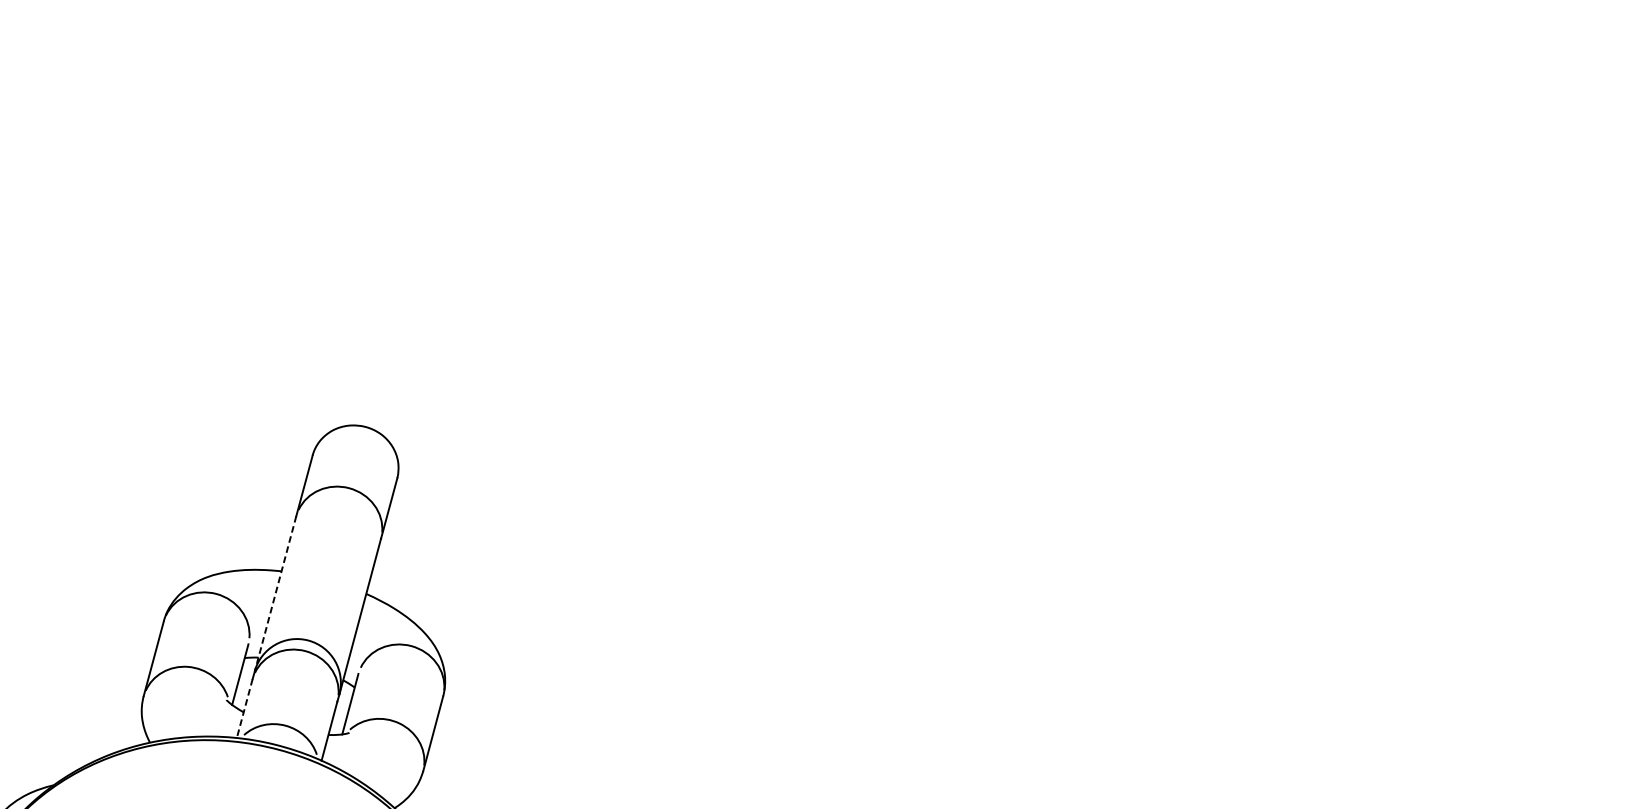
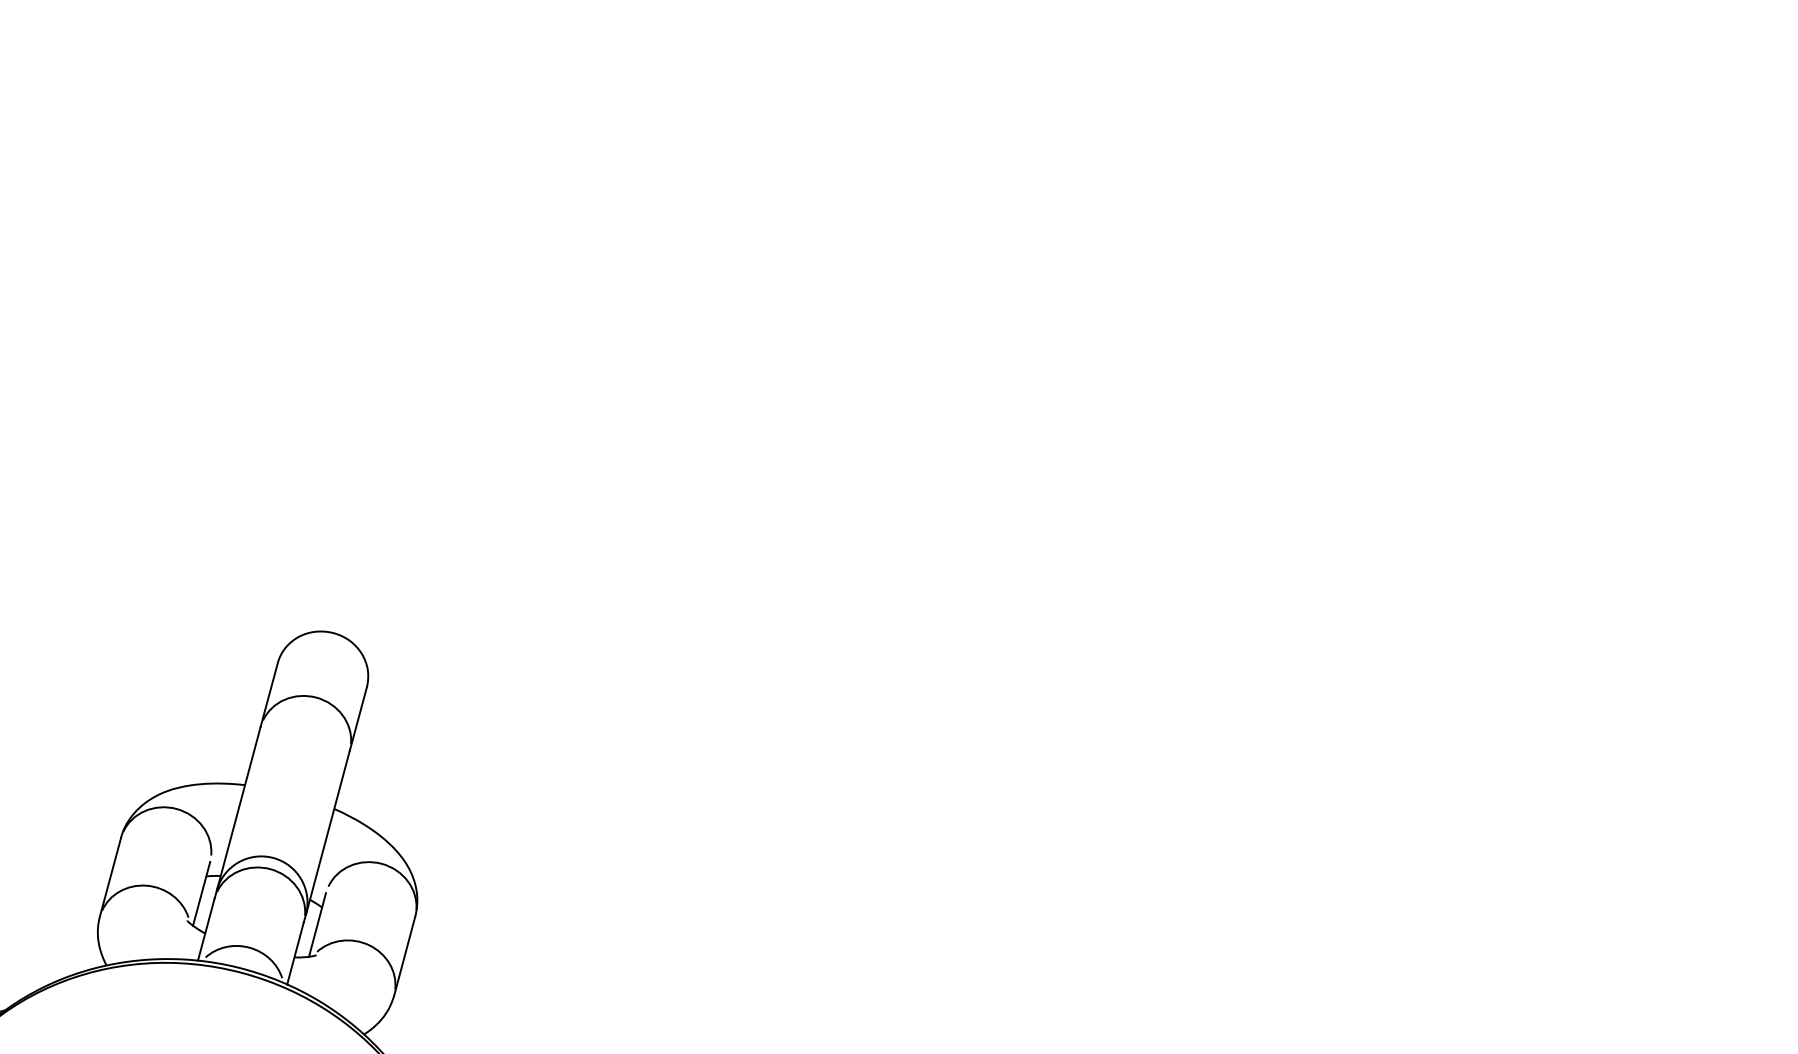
line: (275, 593) -> (238, 808), dashed -> solid
line: (244, 709) -> (206, 930), dashed -> solid

